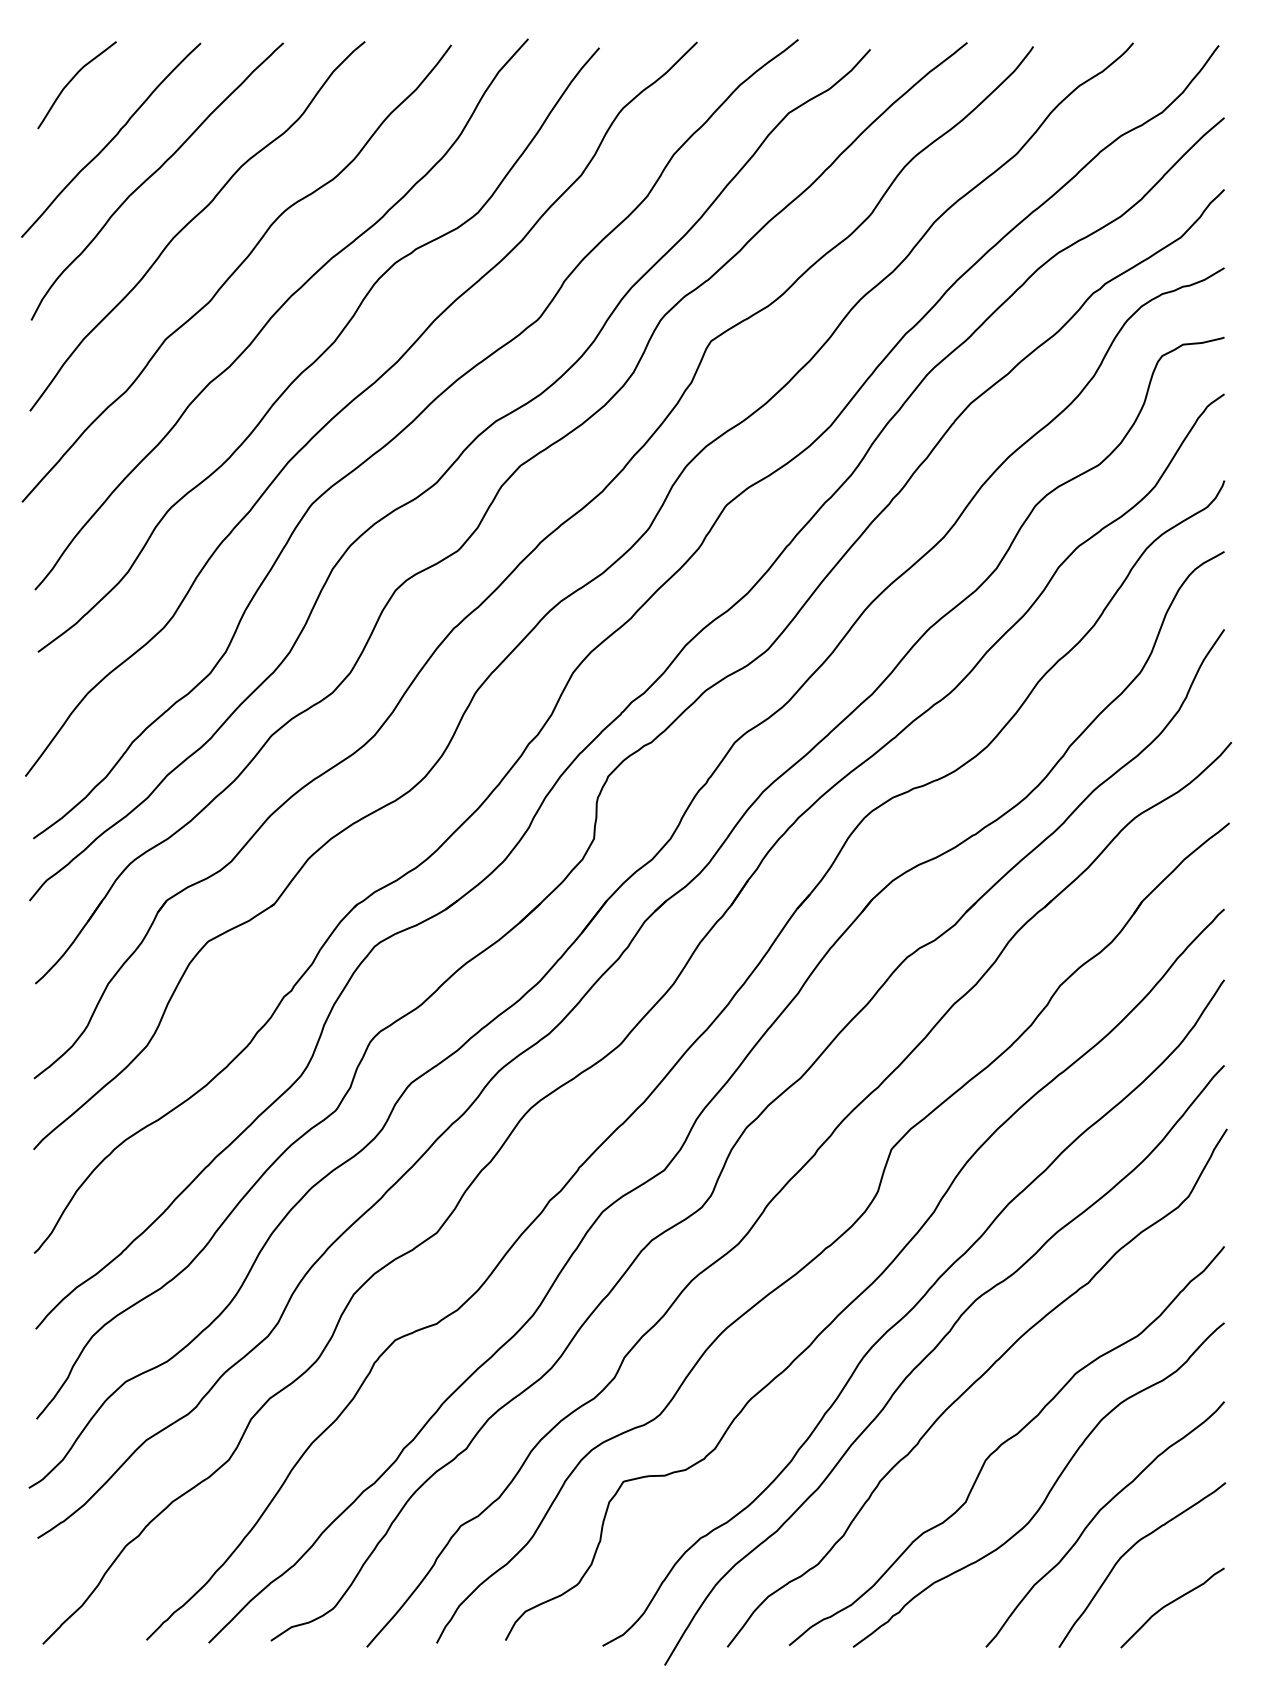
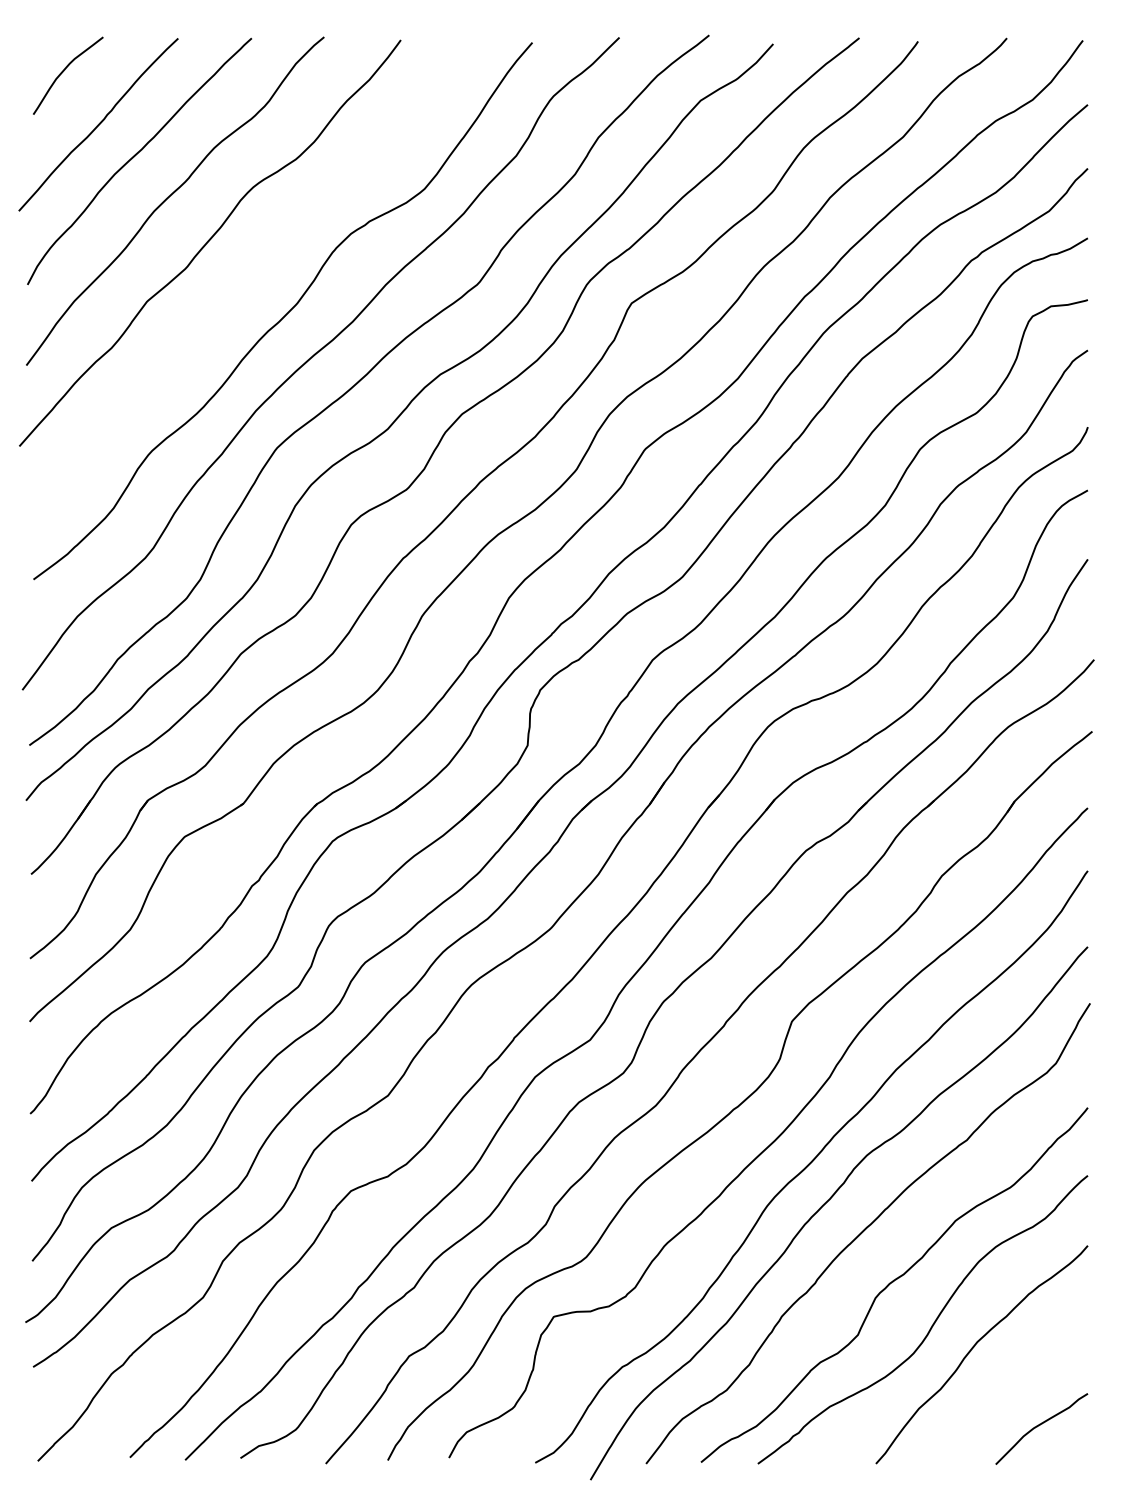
curve: (278, 311) -> (247, 276), removed
curve: (1129, 1551) -> (1003, 1378), removed

